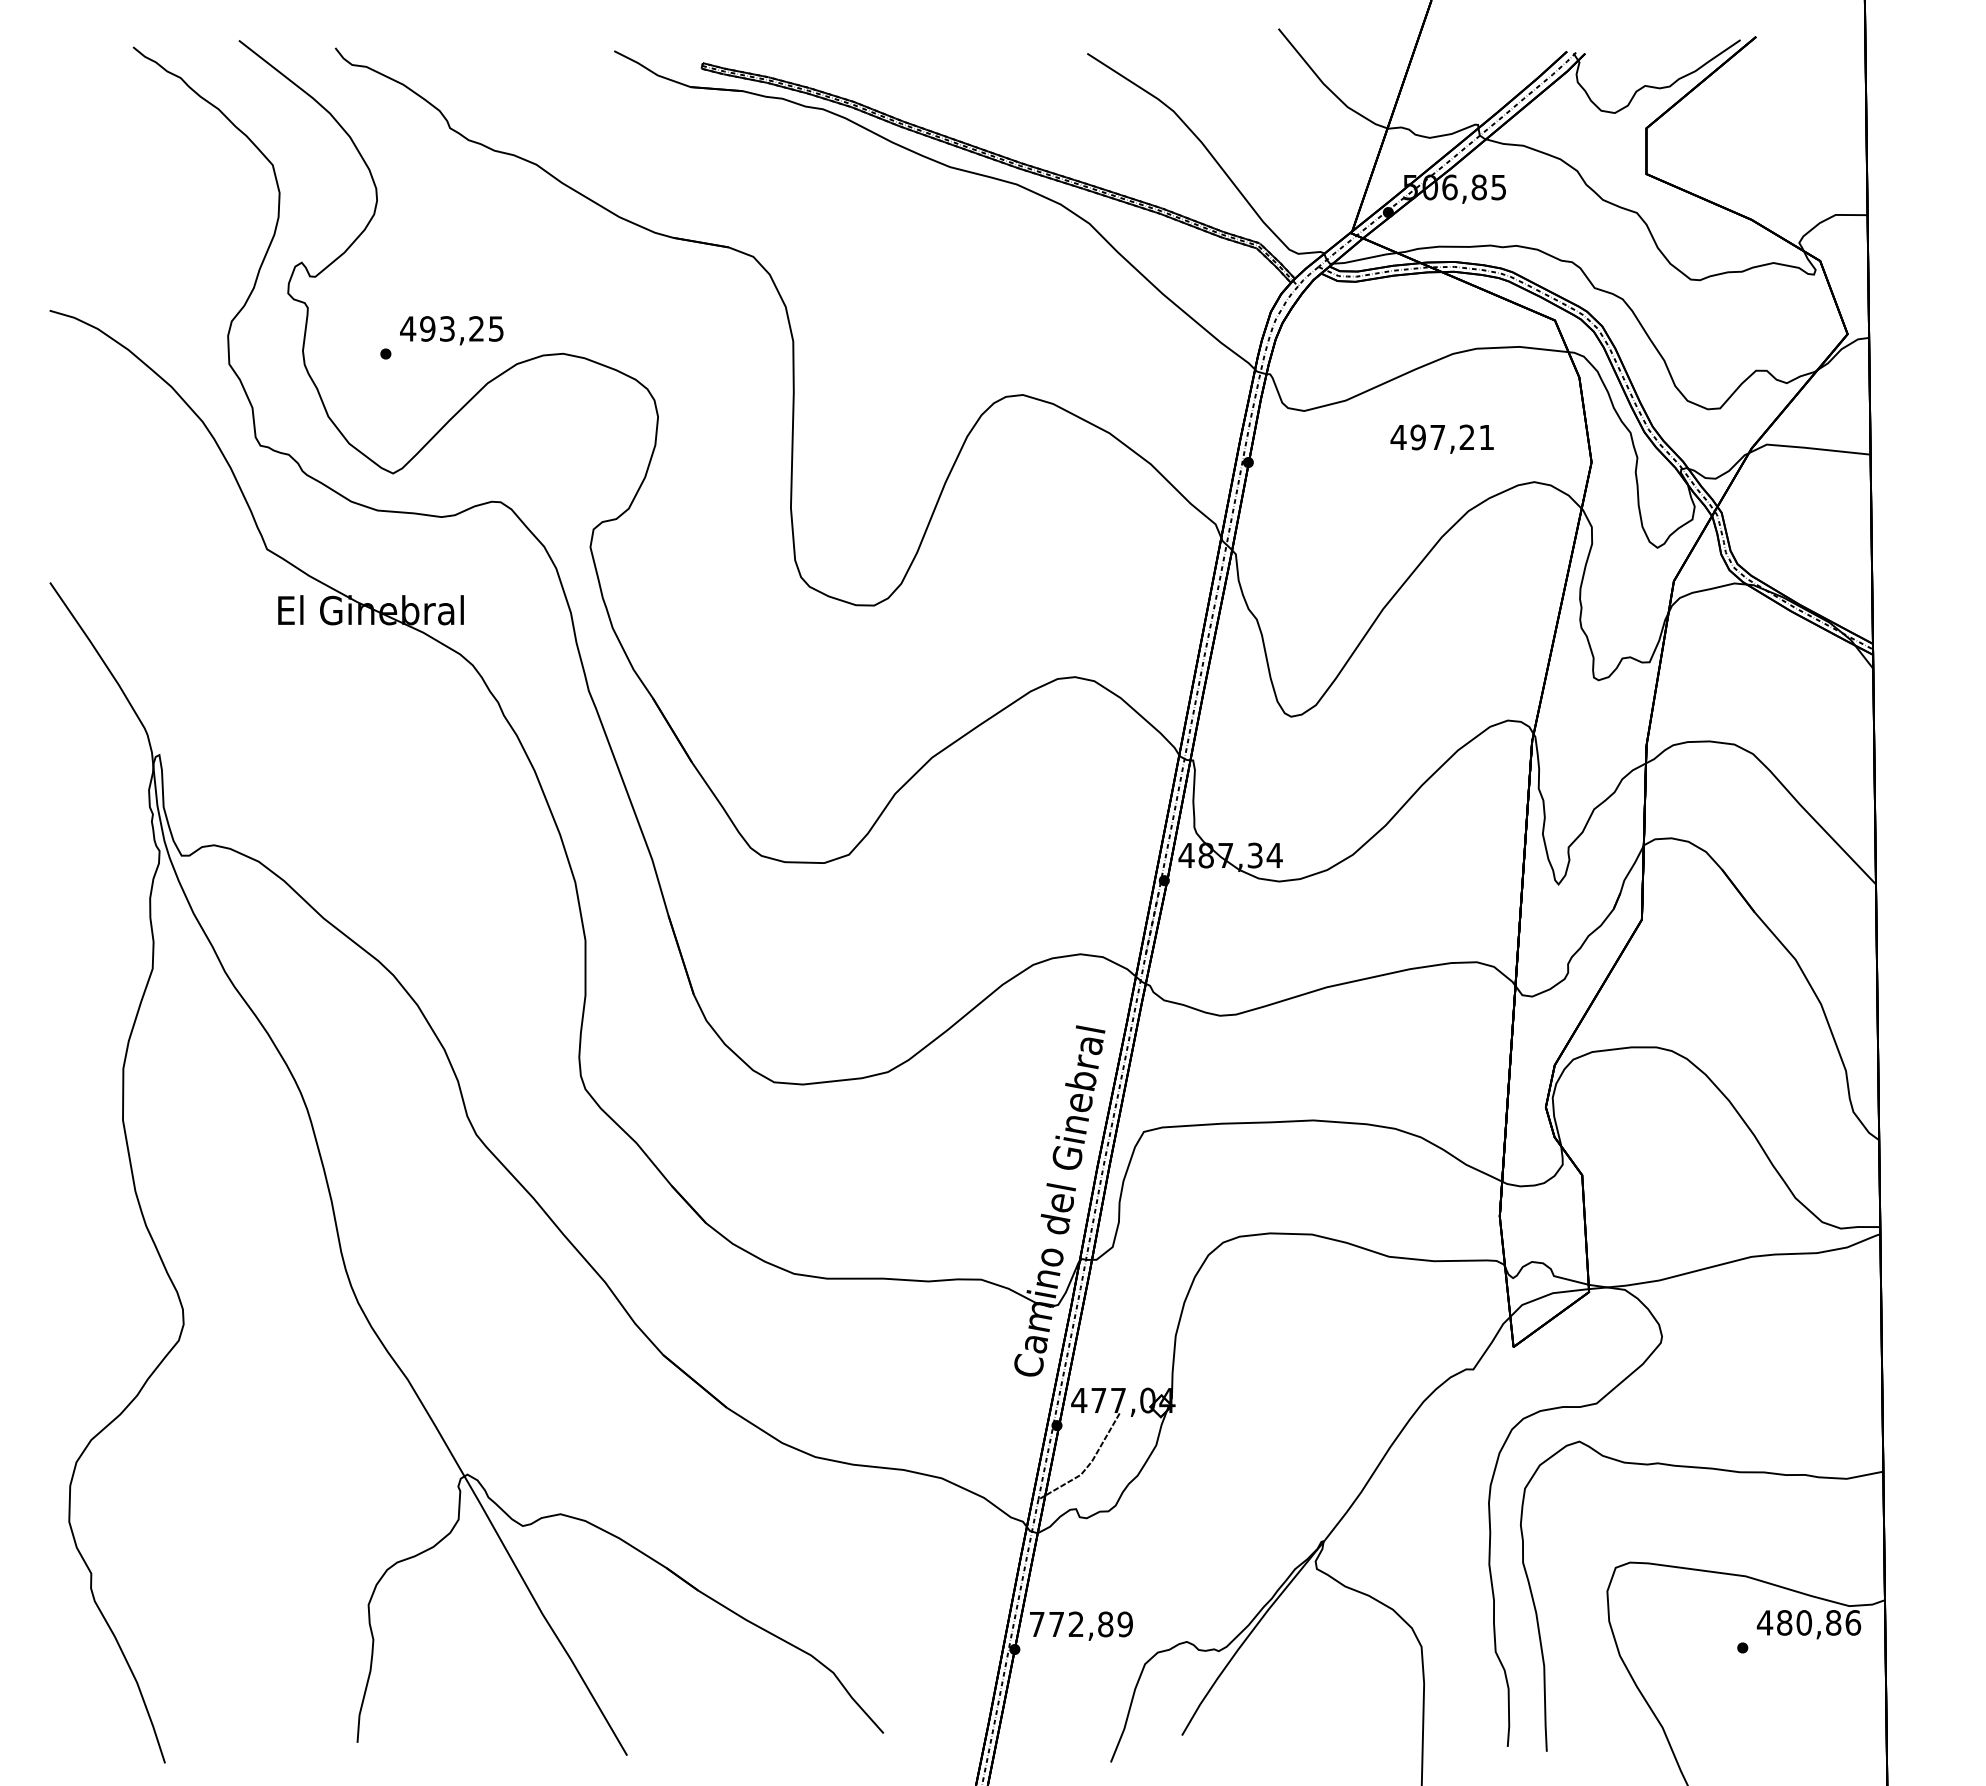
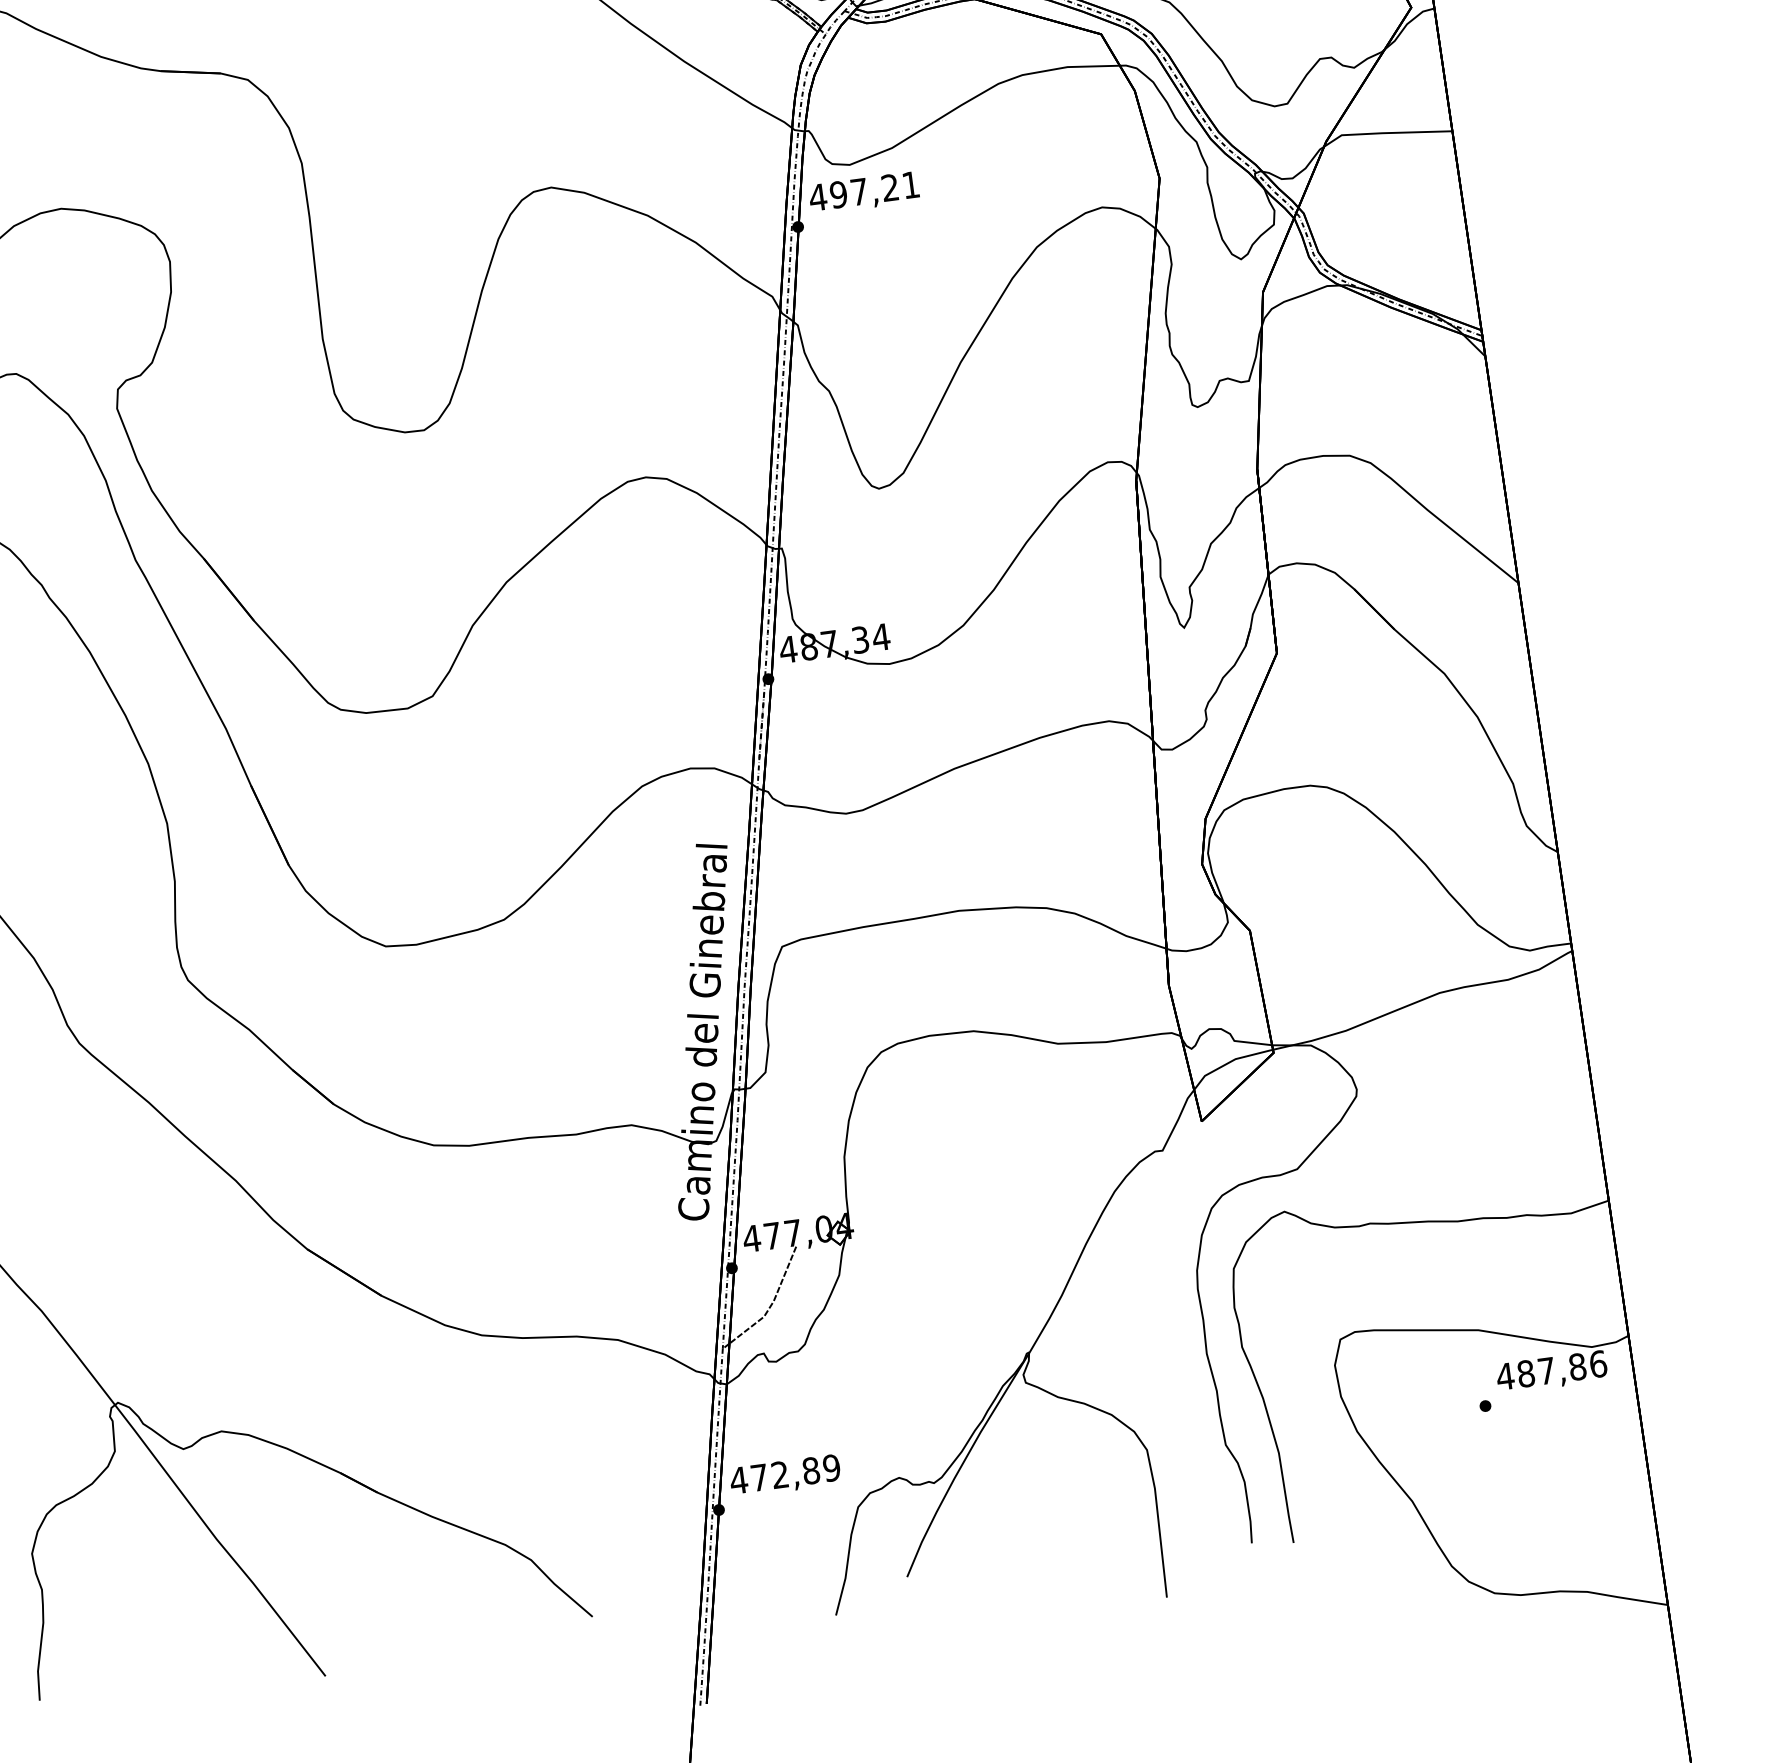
text: (1441, 438) -> (863, 192), moved
text: (1803, 1622) -> (1545, 1370), 480,86 -> 487,86
text: (1037, 1624) -> (739, 1480), 772,89 -> 472,89

